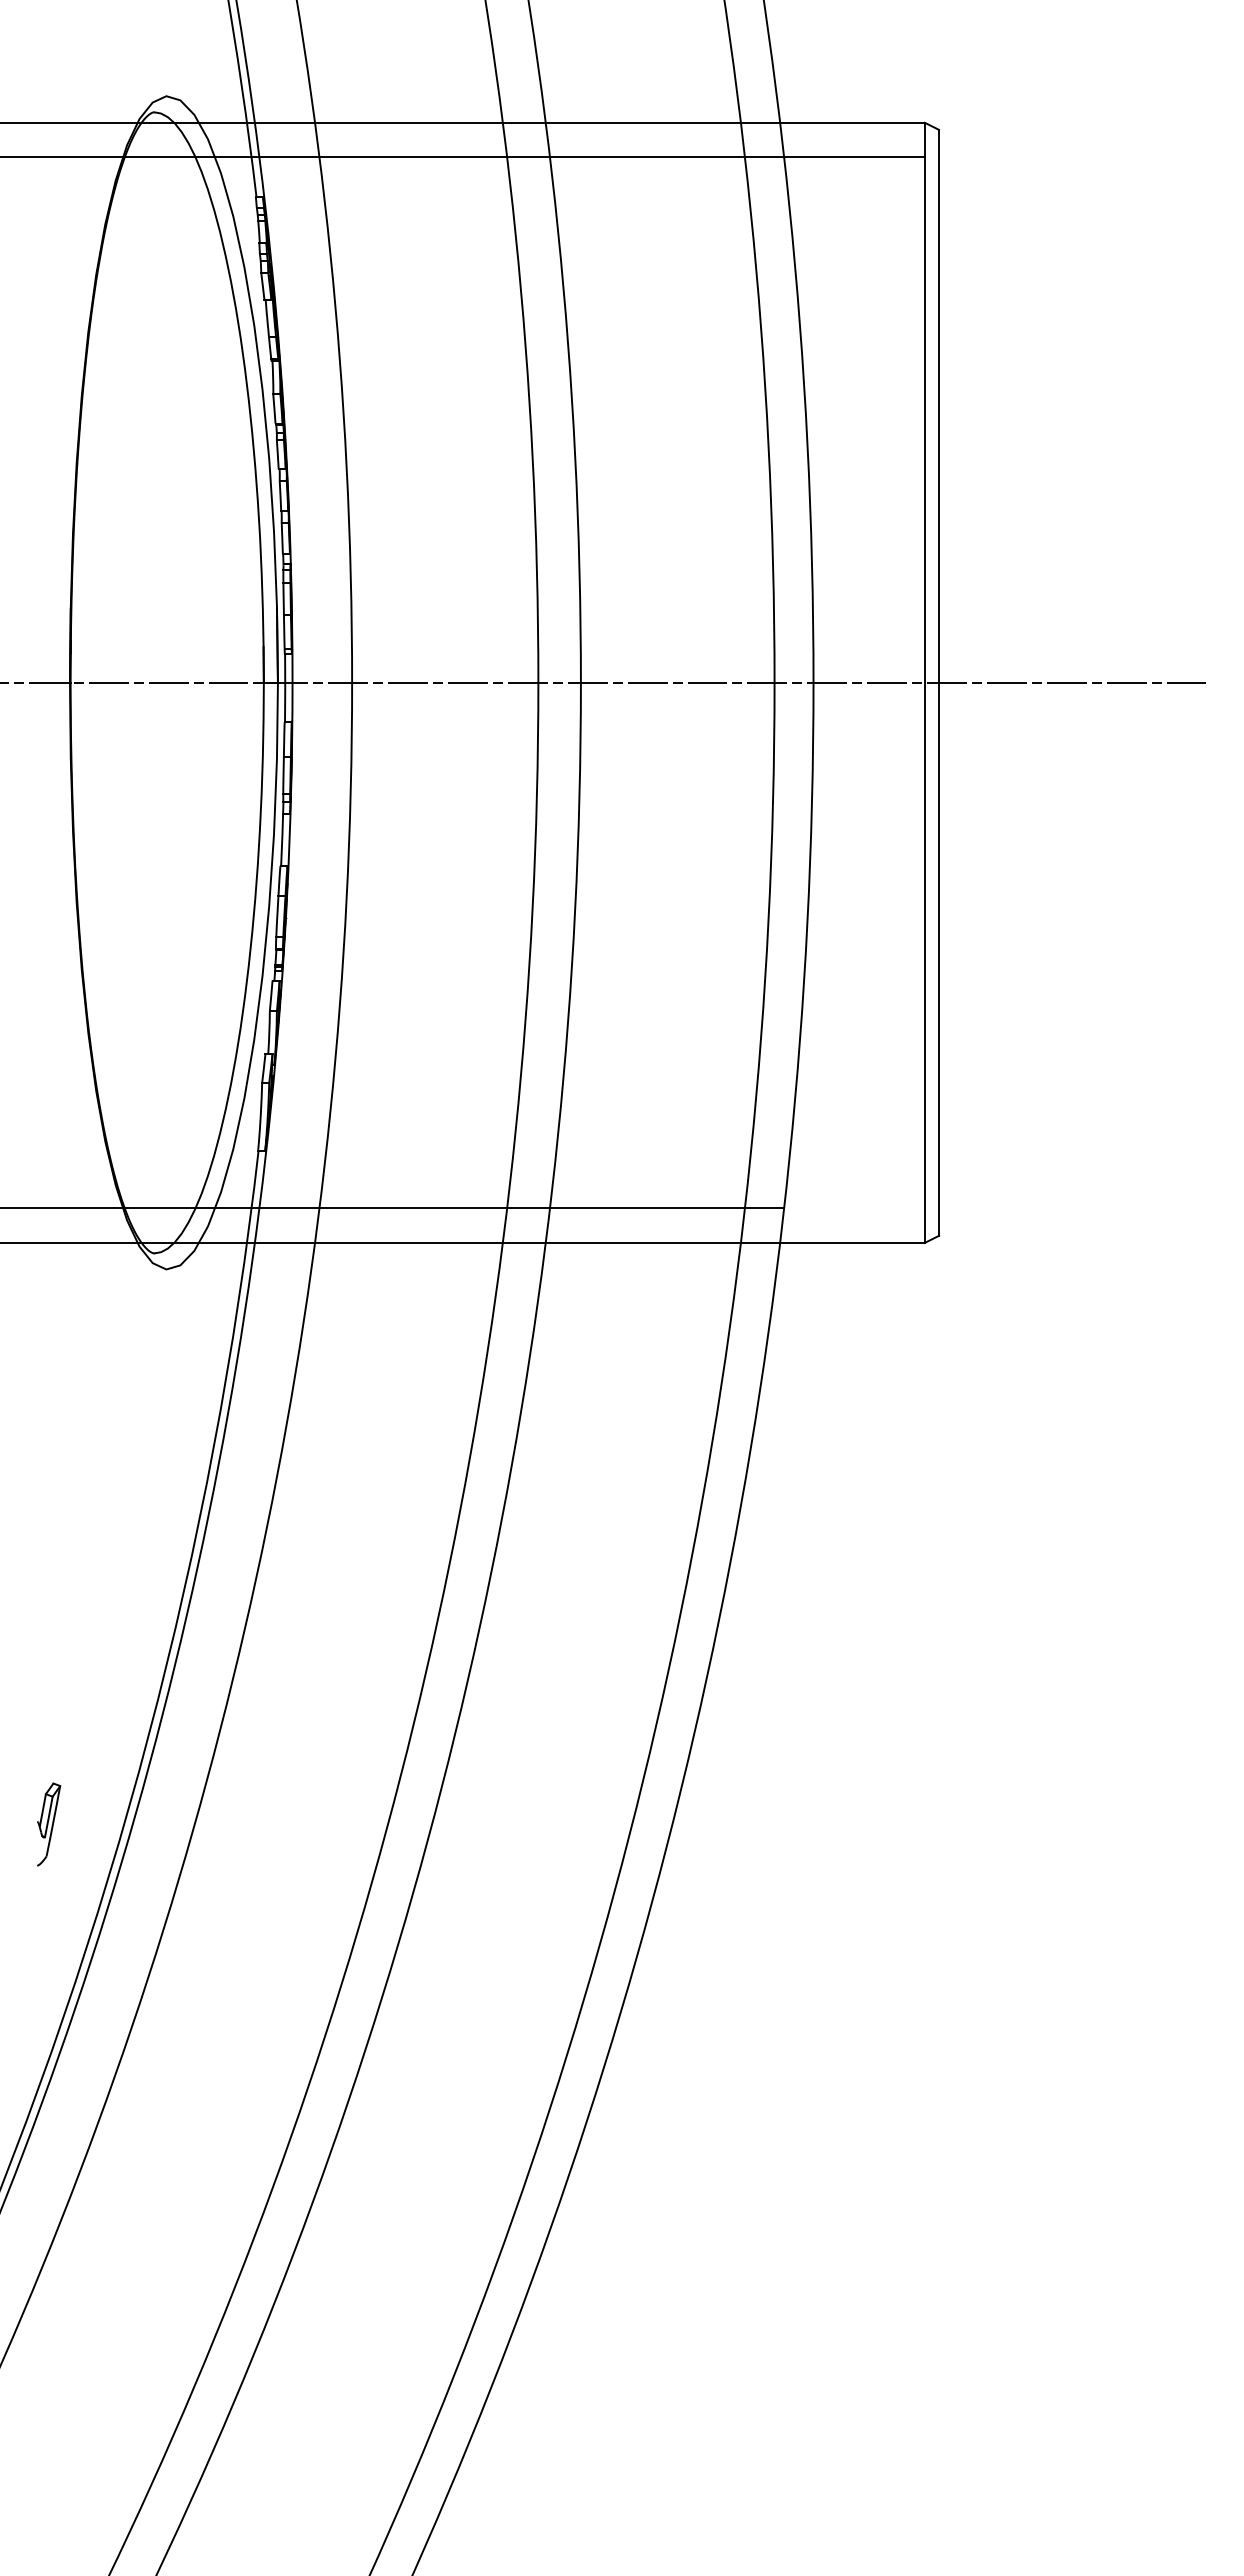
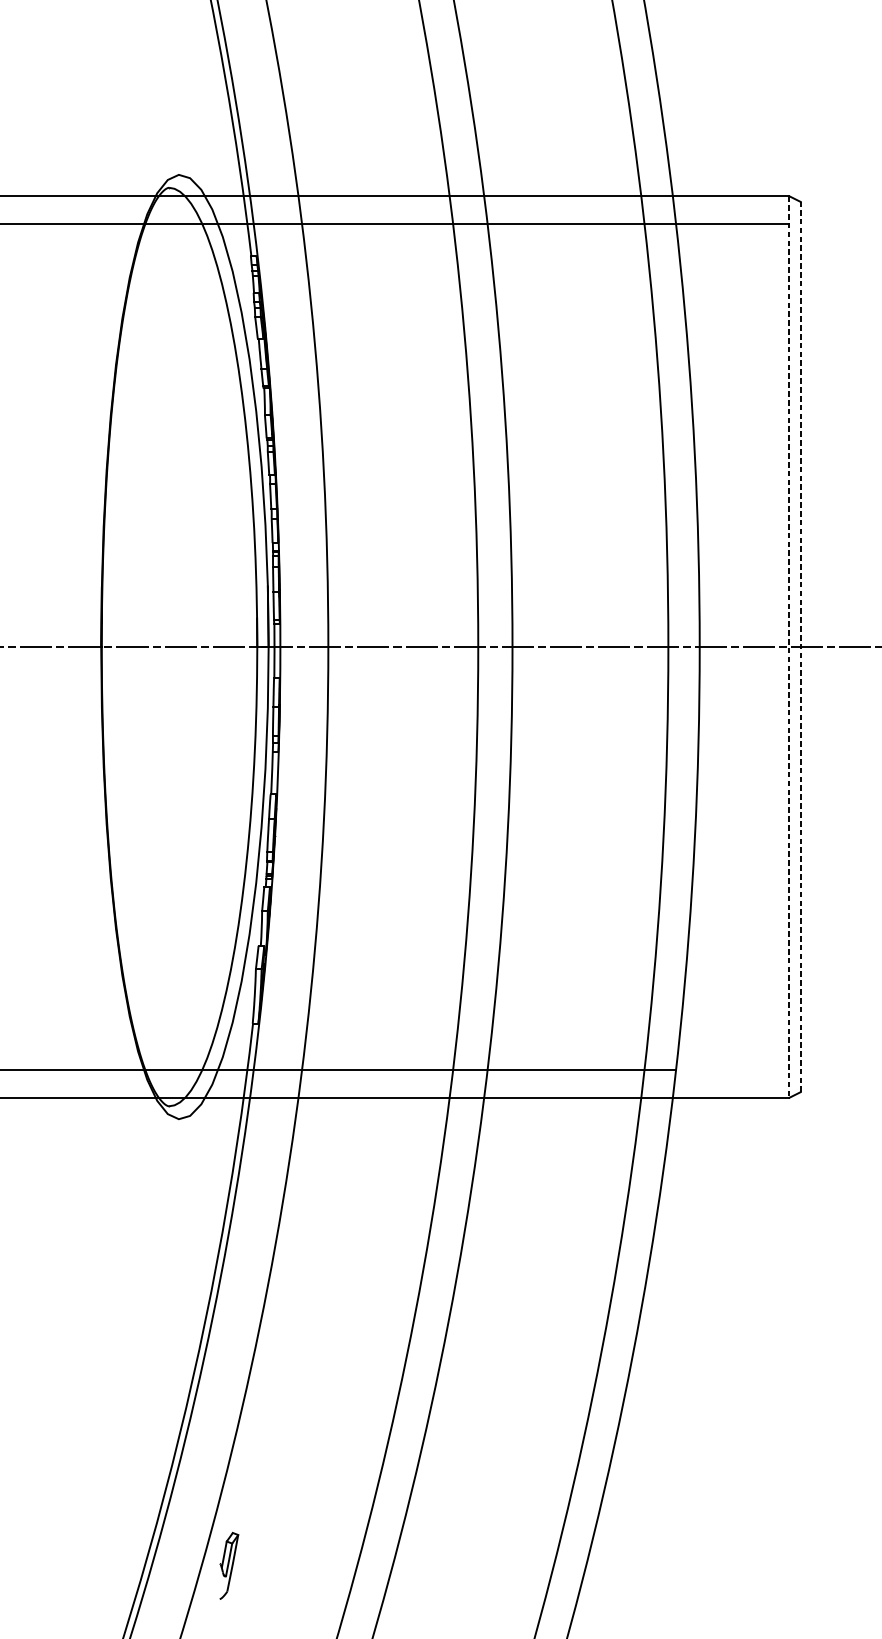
line: (939, 682) -> (801, 646), solid -> dashed
line: (924, 683) -> (789, 647), solid -> dashed
part: (49, 1824) -> (229, 1565), moved

